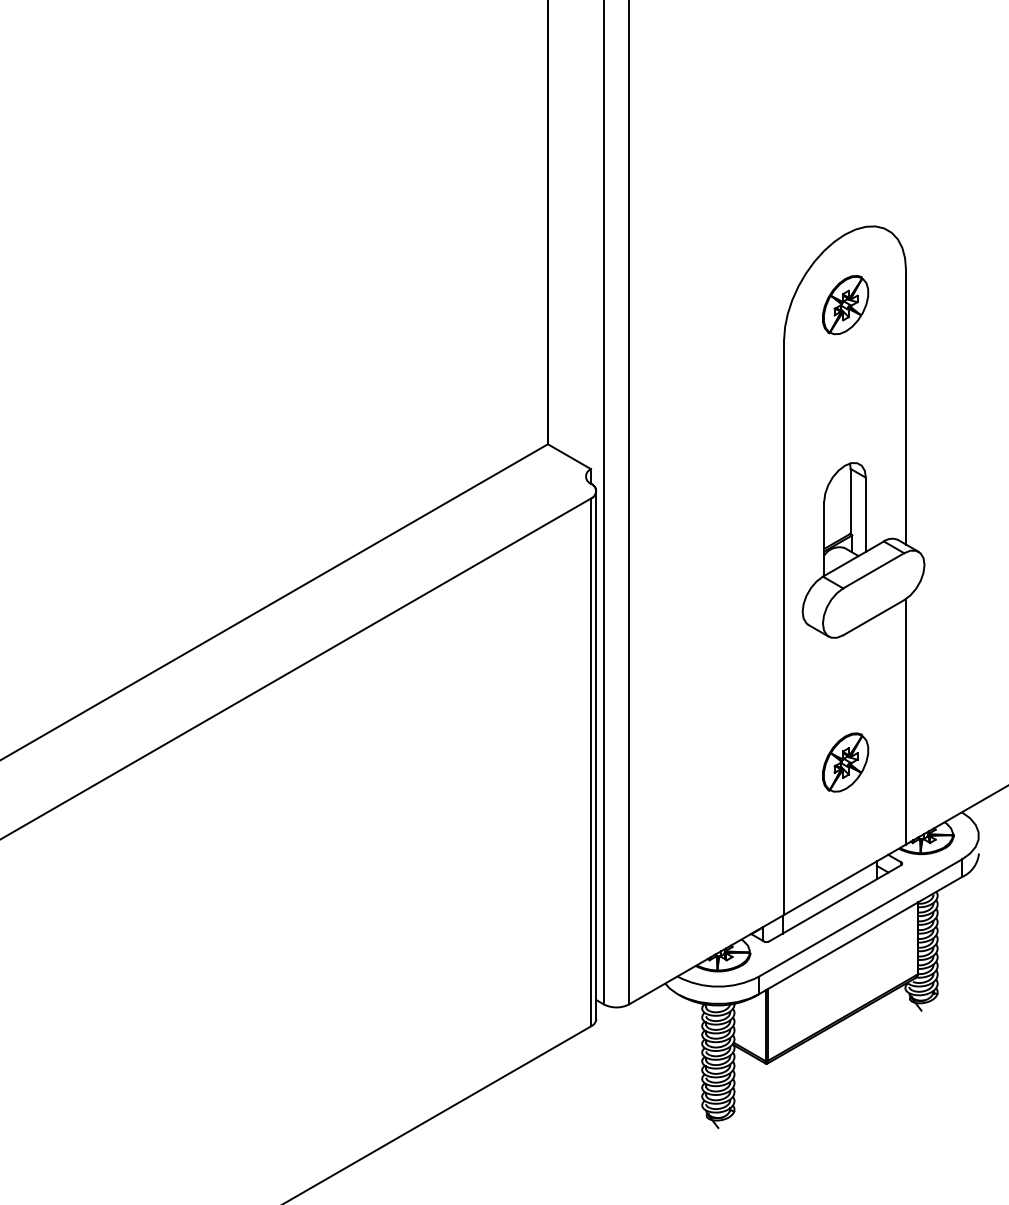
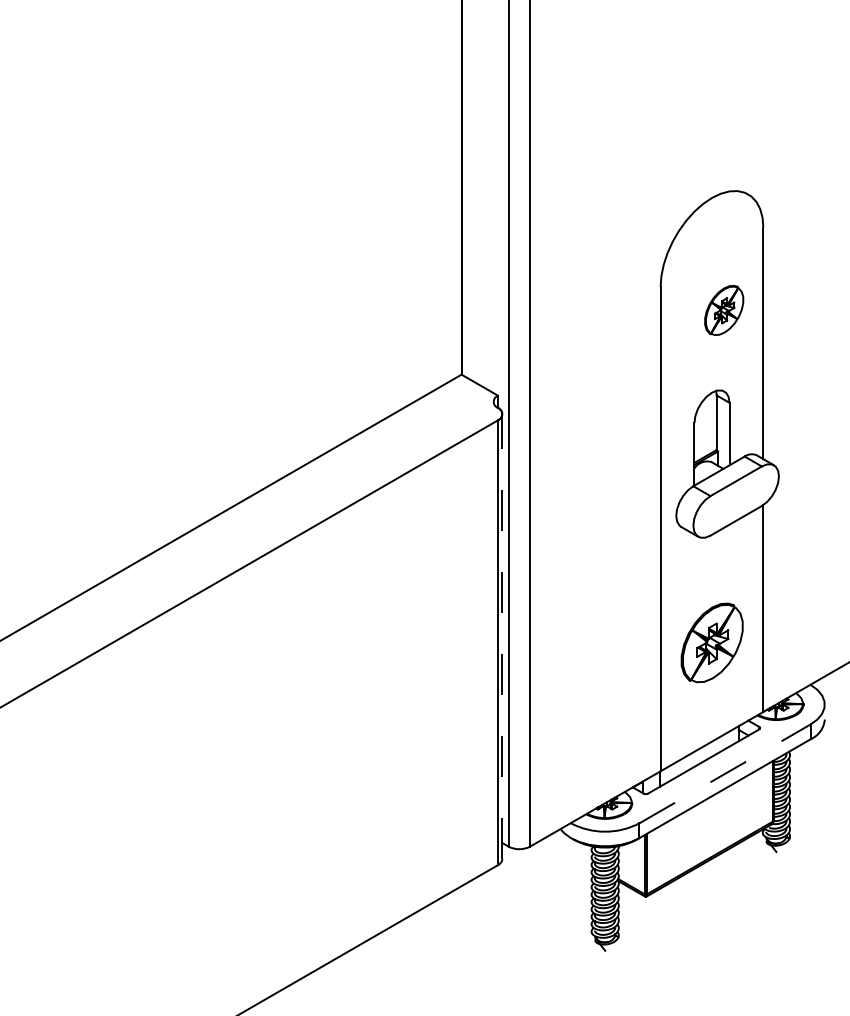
part: (845, 305) -> (724, 310), moved
line: (596, 755) -> (502, 636), solid -> dashed
part: (845, 762) -> (712, 642), size x1.6
line: (860, 917) -> (725, 773), solid -> dashed

